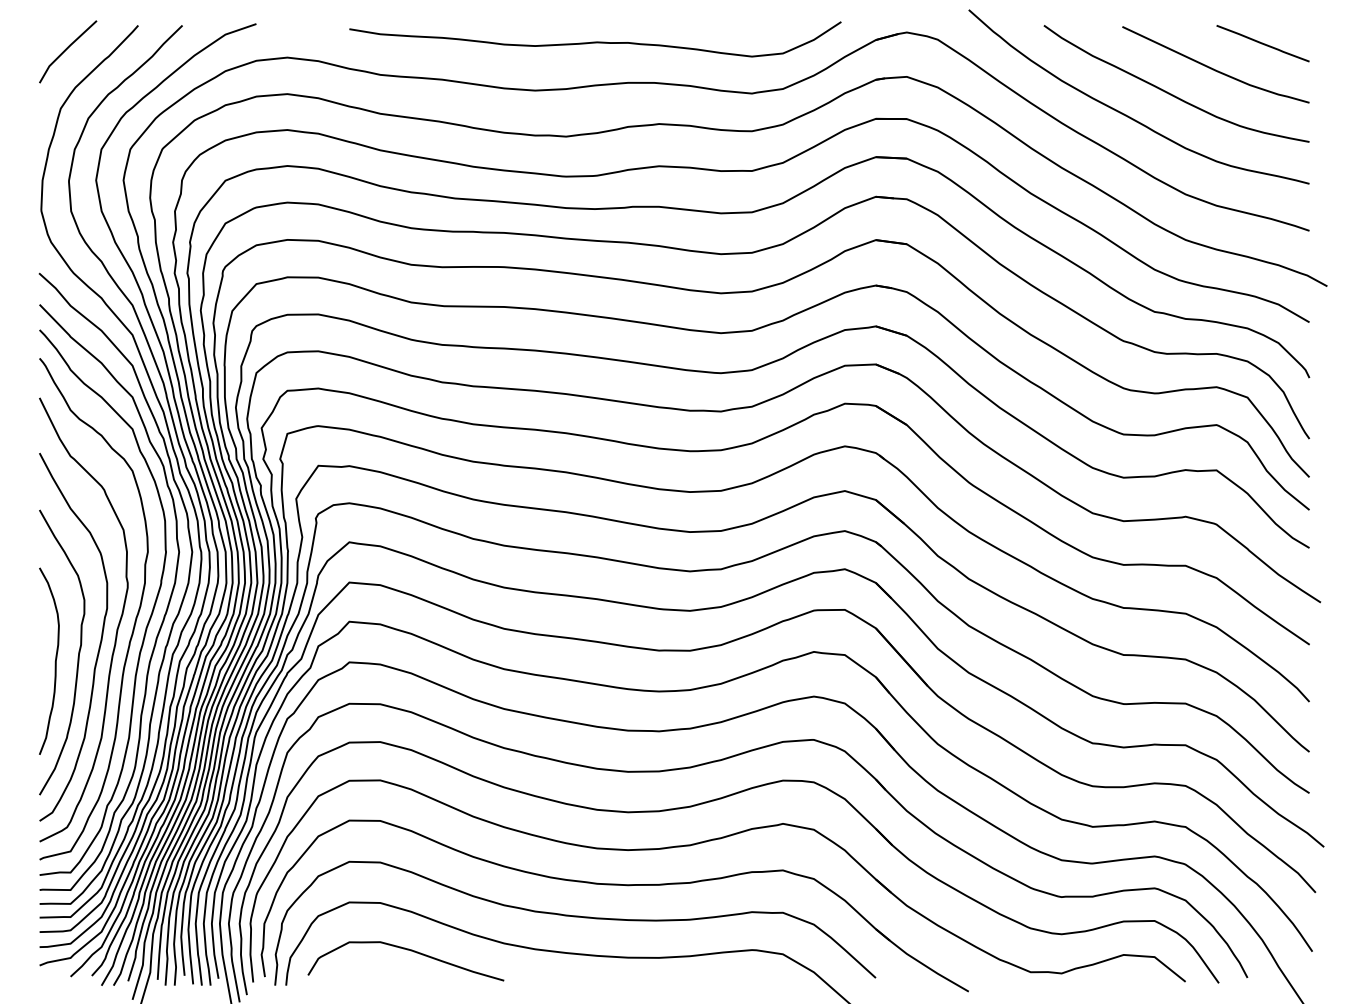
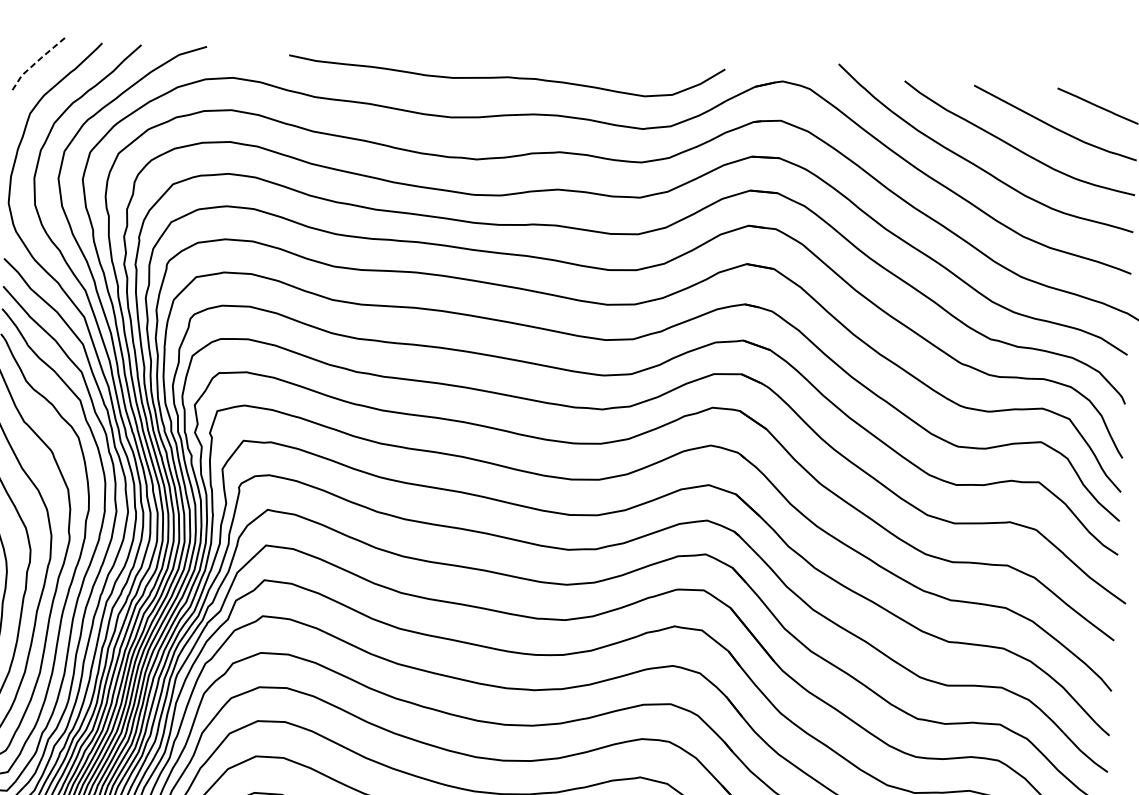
line: (65, 50) -> (36, 62), solid -> dashed

